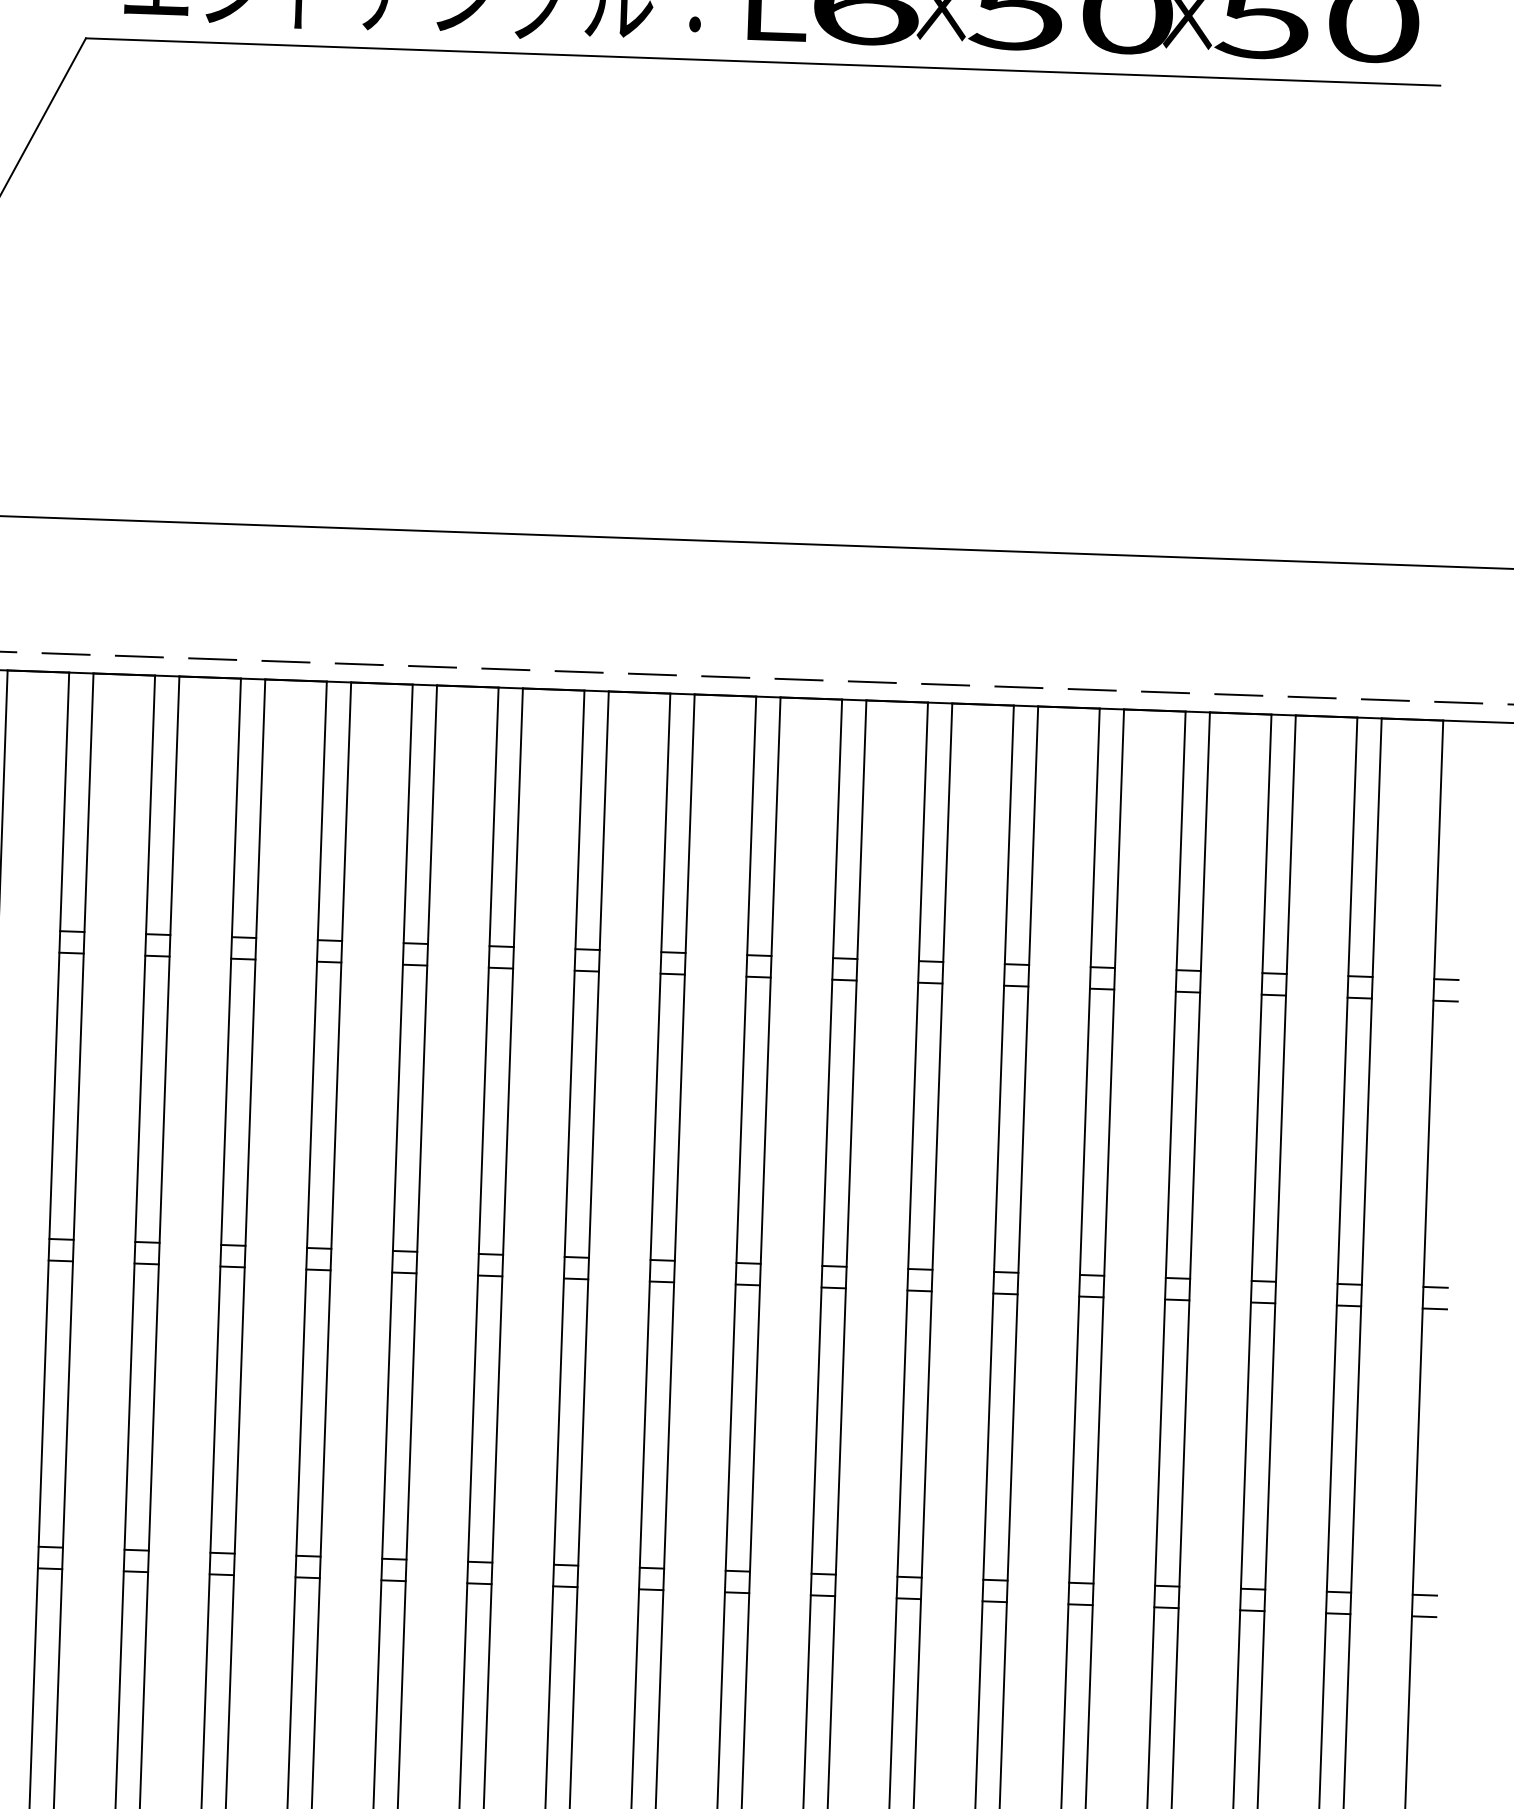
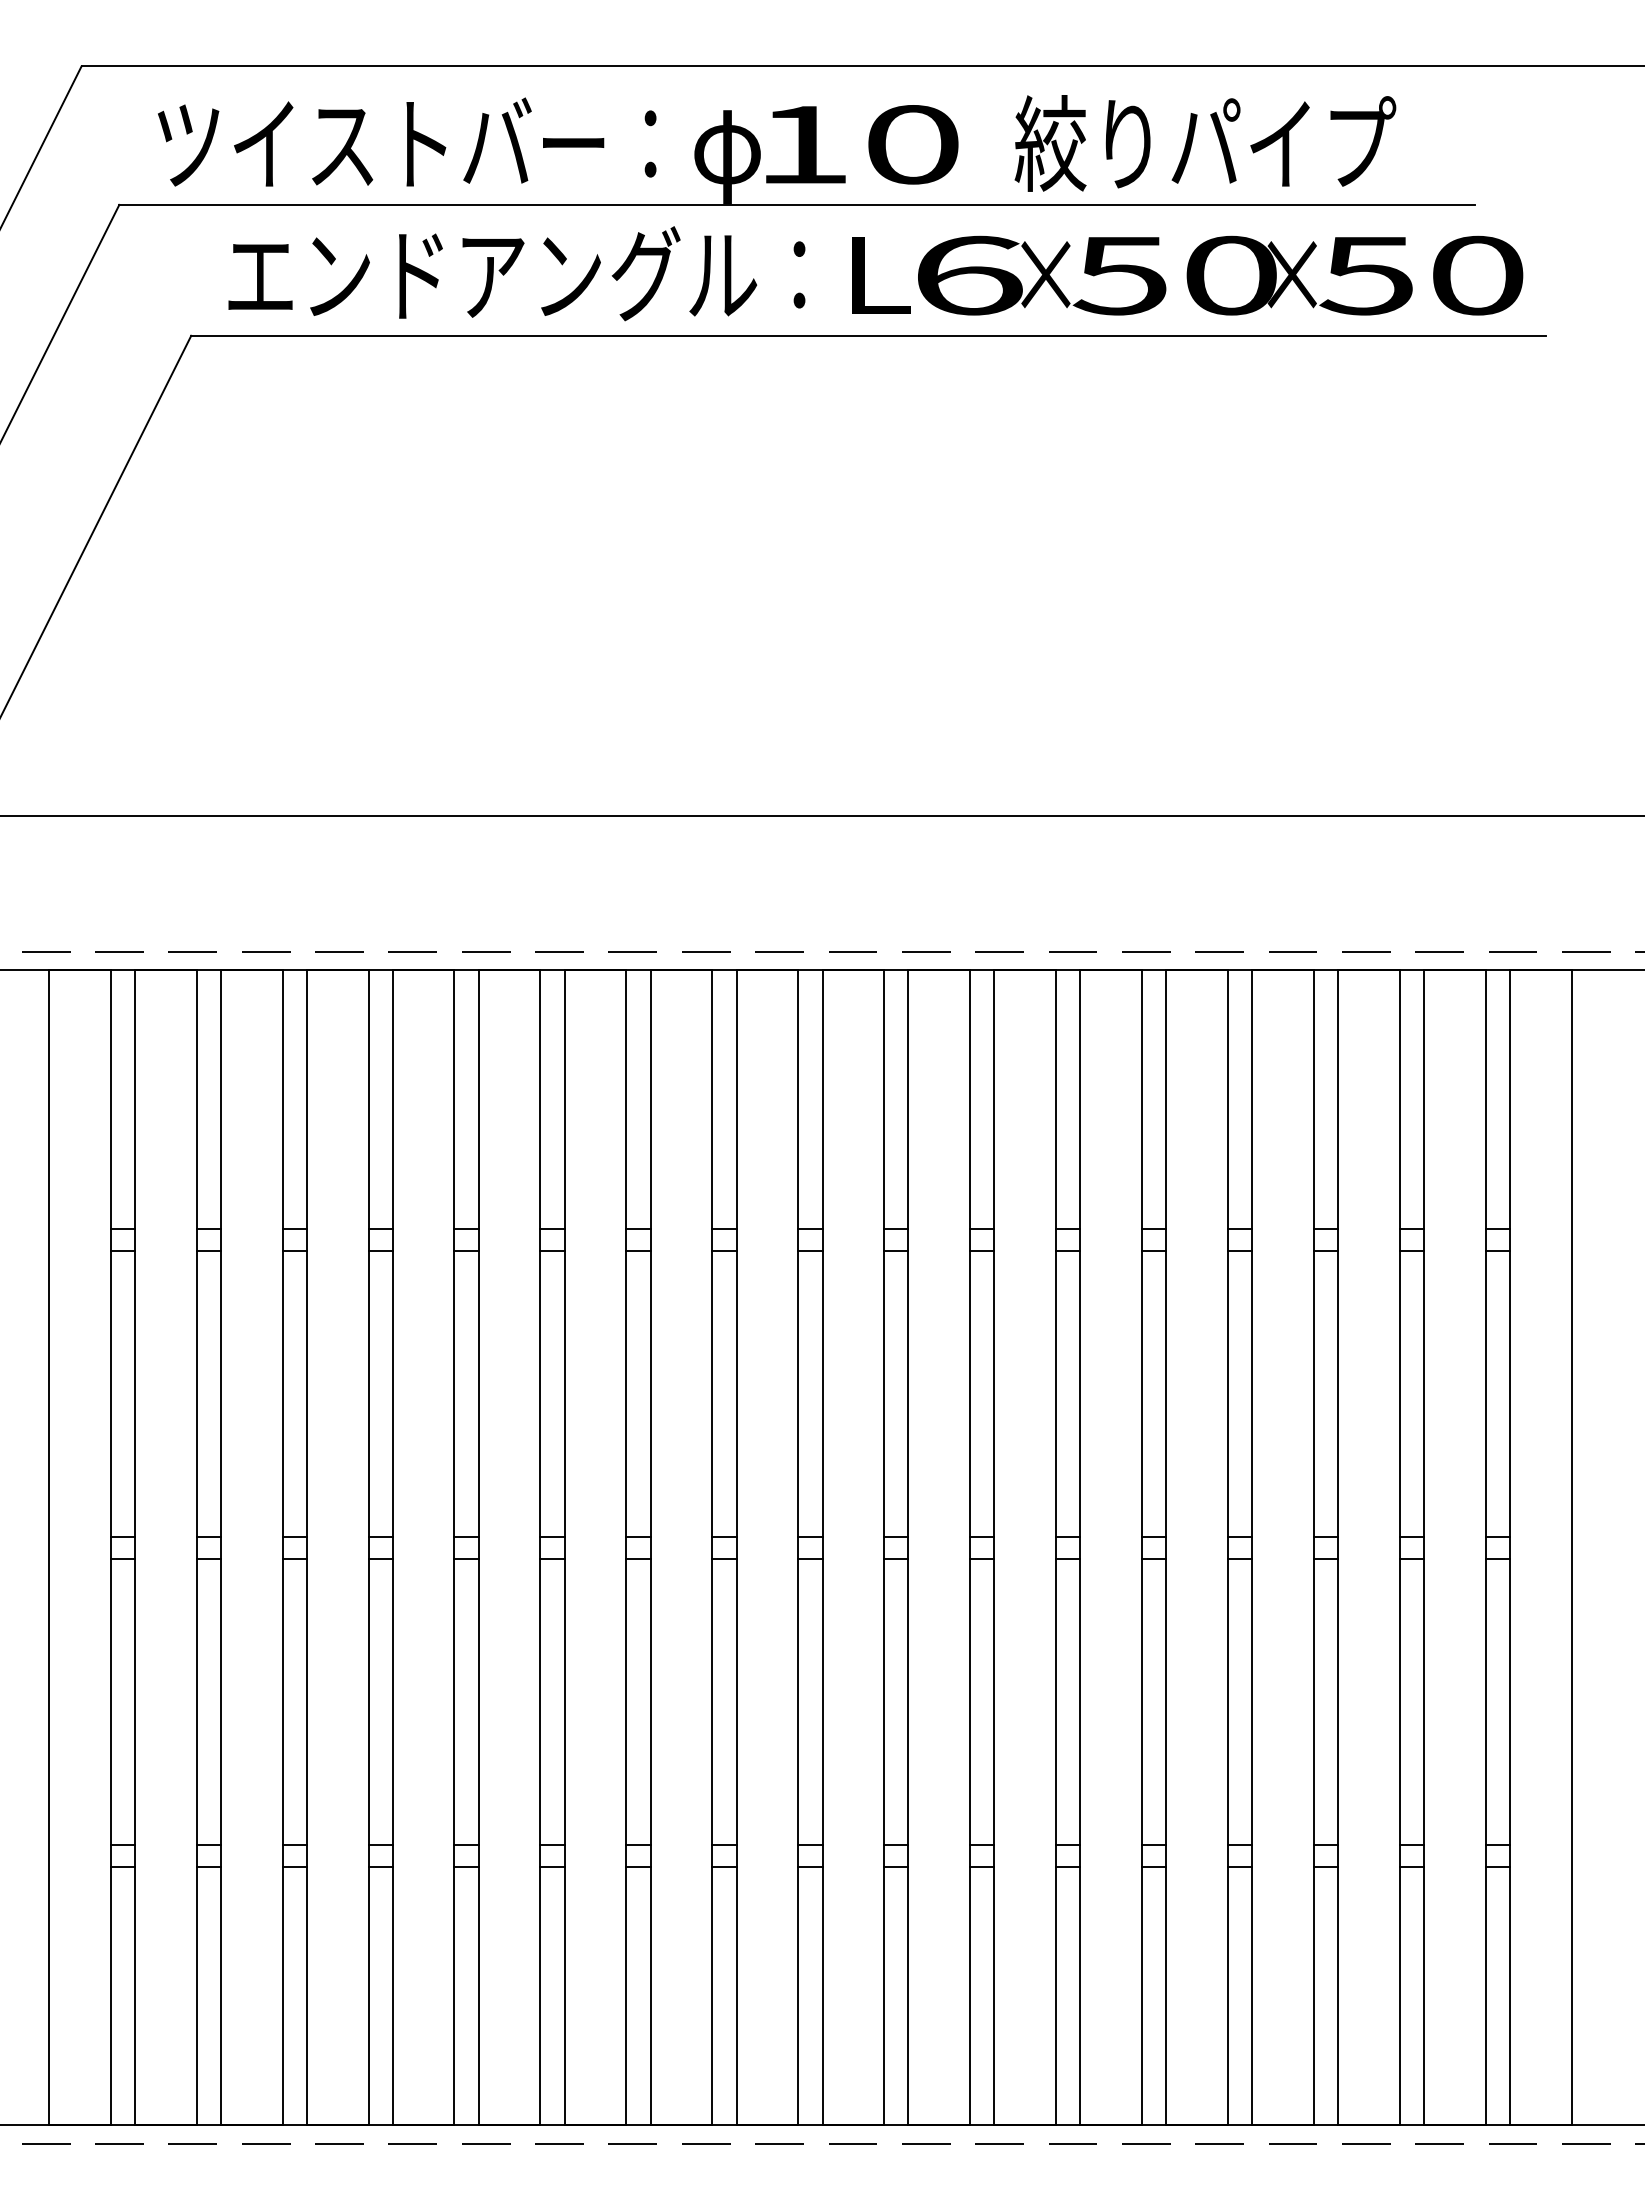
line: (1446, 979) -> (1583, 1228), removed
line: (1445, 1001) -> (1583, 1250), removed
line: (1435, 1286) -> (1583, 1536), removed
line: (1434, 1308) -> (1583, 1558), removed
line: (1424, 1594) -> (1583, 1844), removed
line: (1423, 1616) -> (1583, 1866), removed

